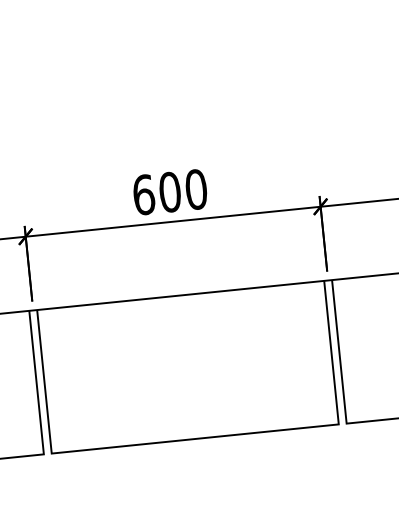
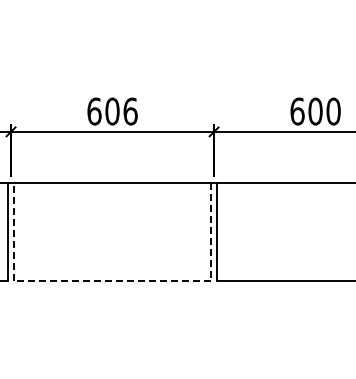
text: (196, 189) -> (130, 111), 600 -> 606
line: (195, 439) -> (112, 281), solid -> dashed

